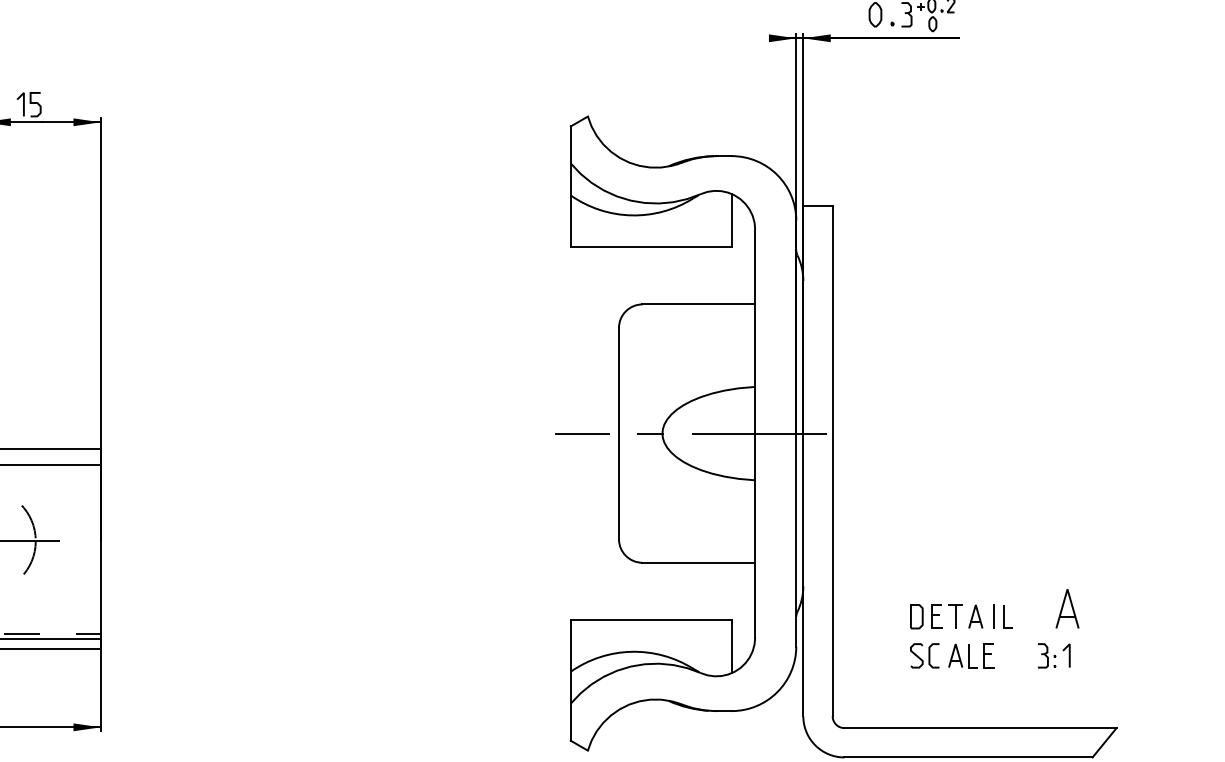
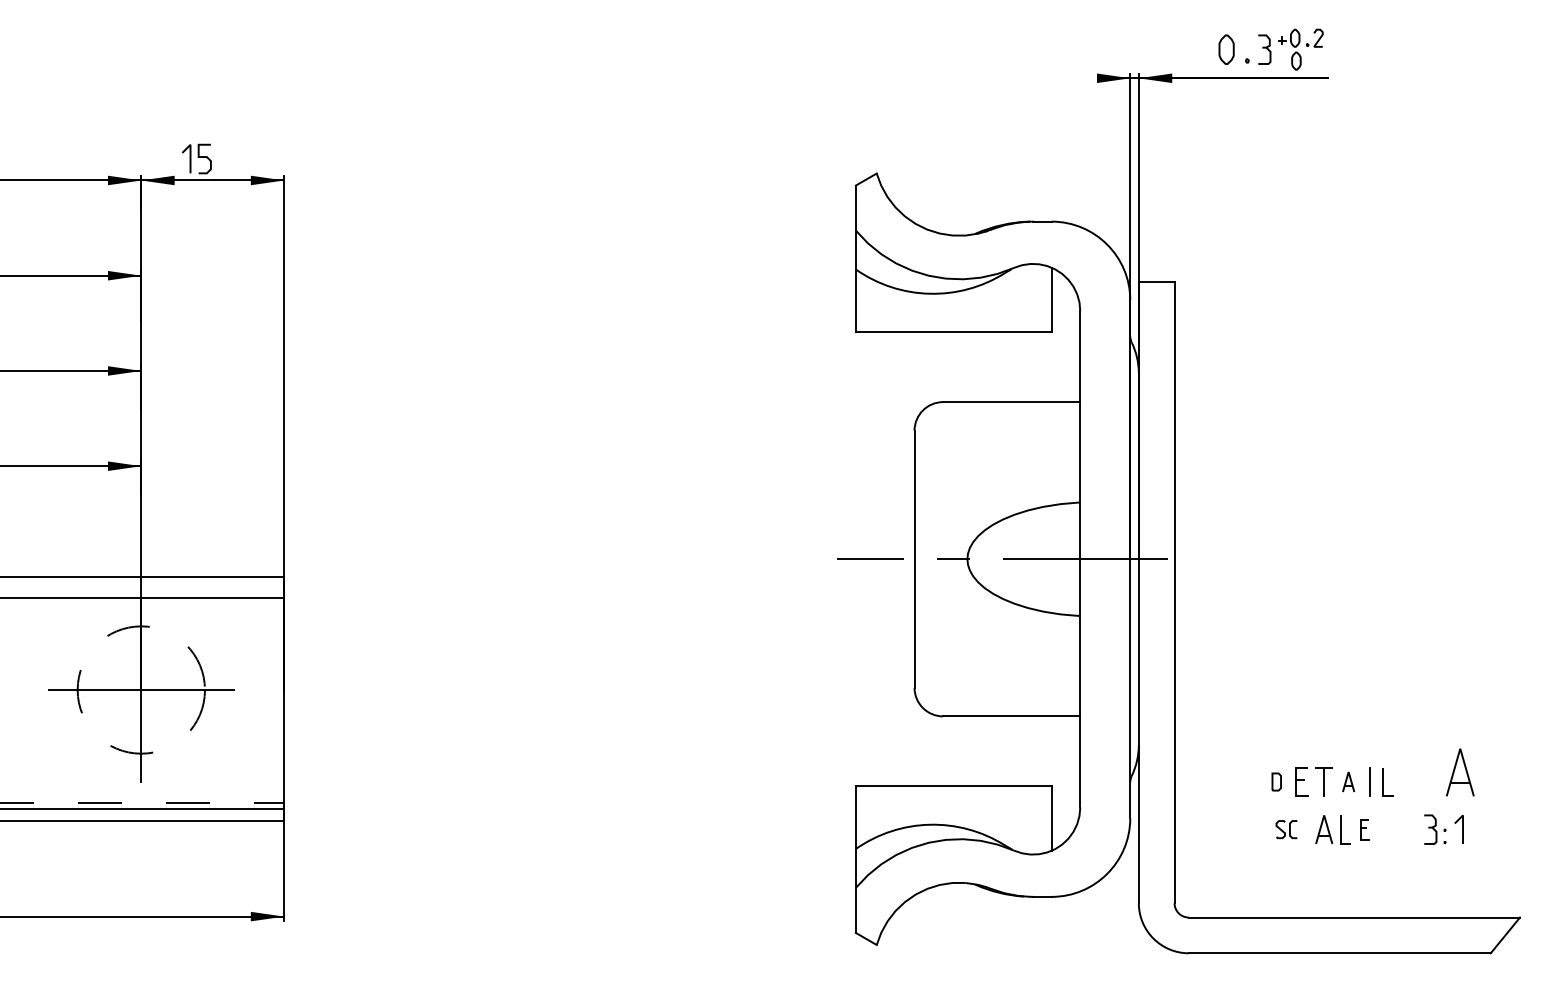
part: (916, 616) -> (1276, 781), size x0.6
part: (975, 616) -> (1348, 781), size x0.7
part: (924, 655) -> (1286, 829), size x0.6
part: (988, 655) -> (1364, 829), size x0.7

